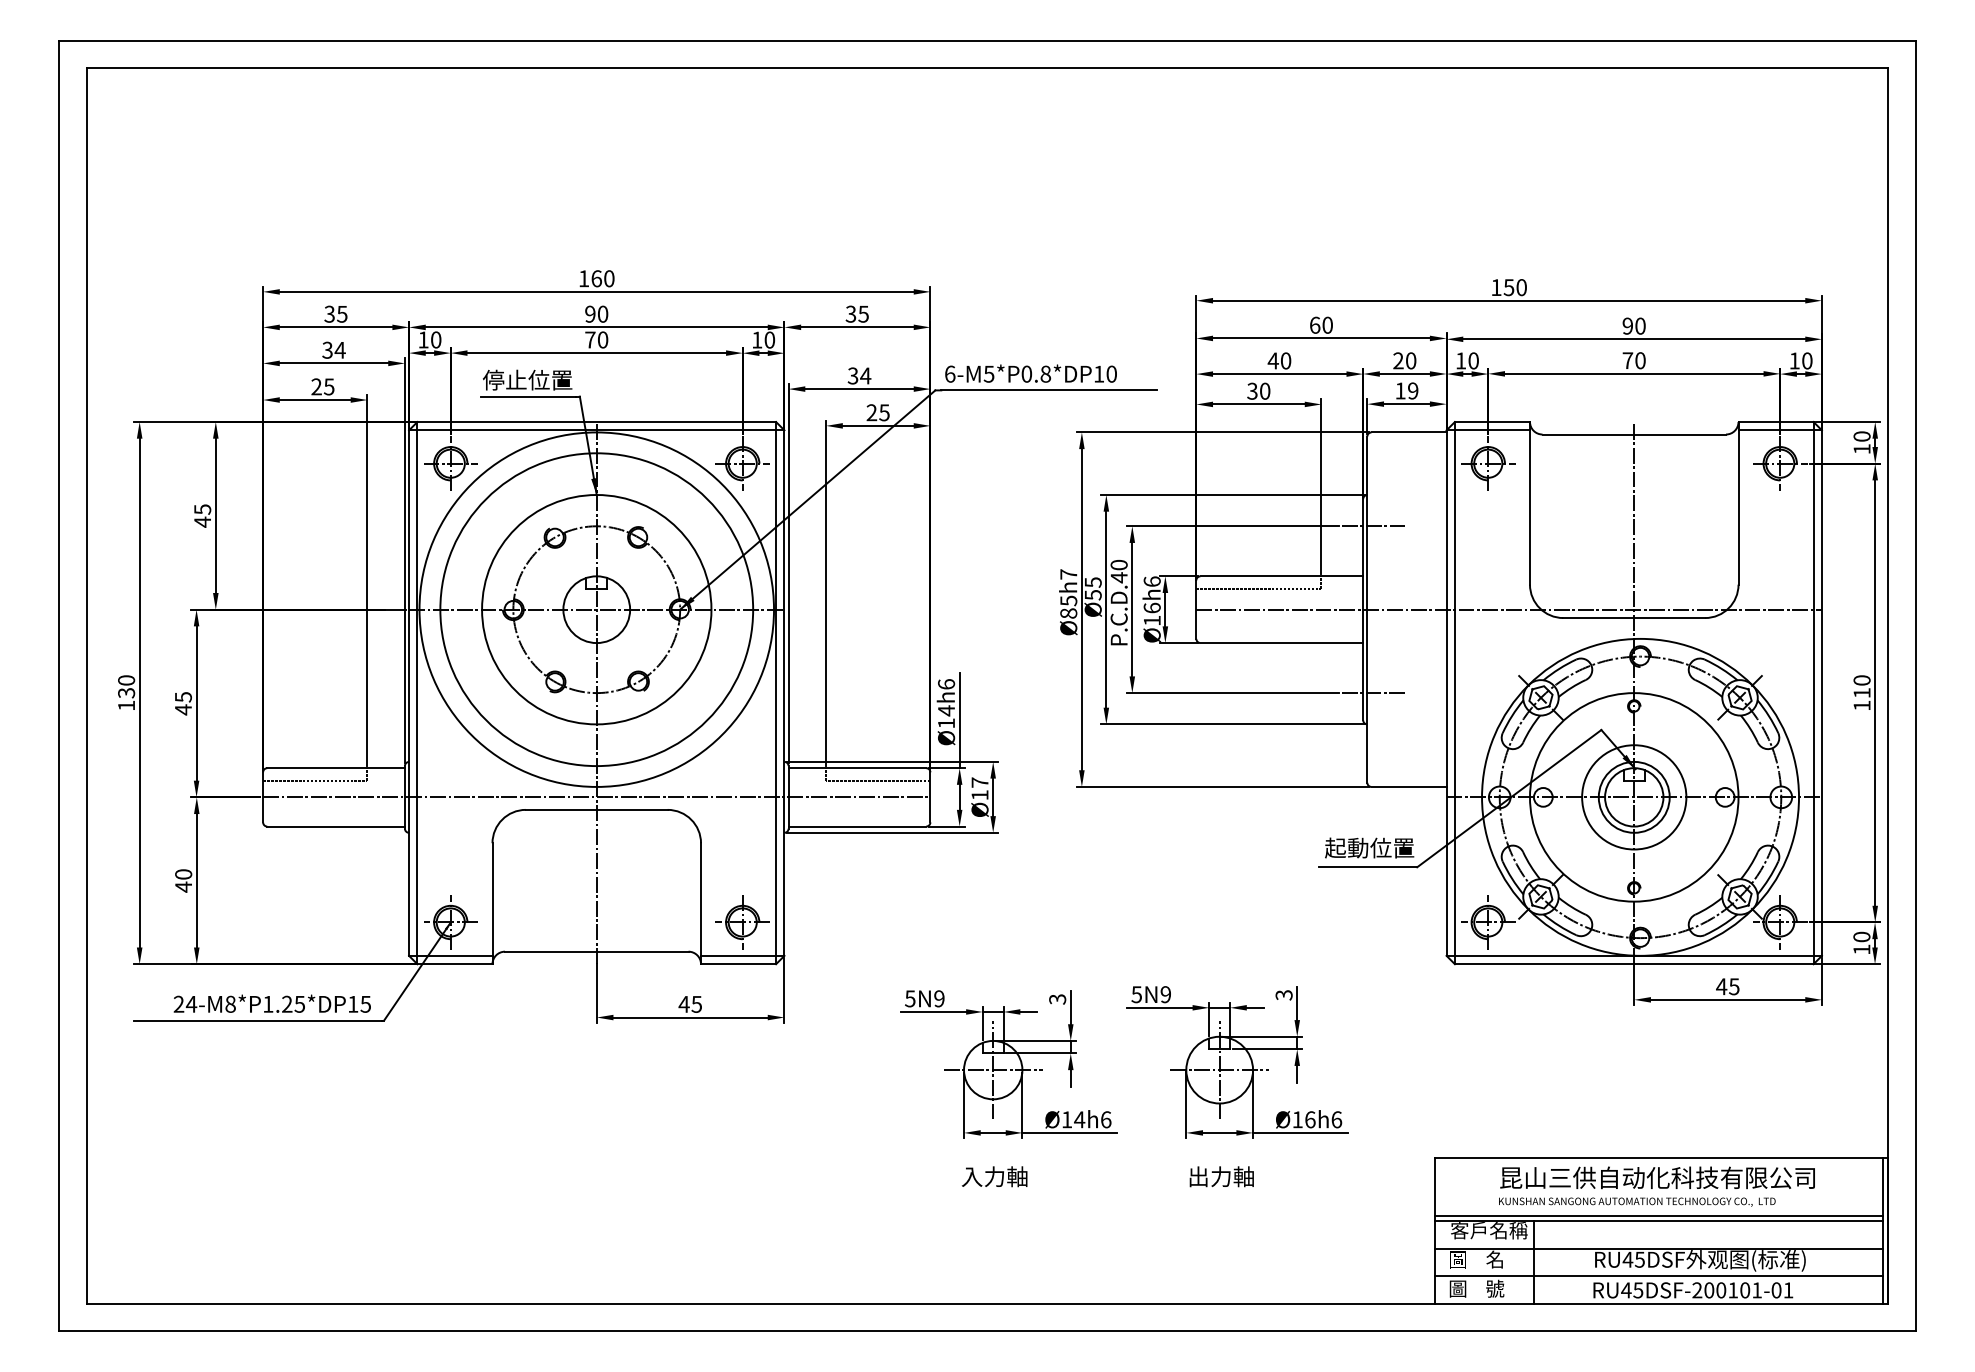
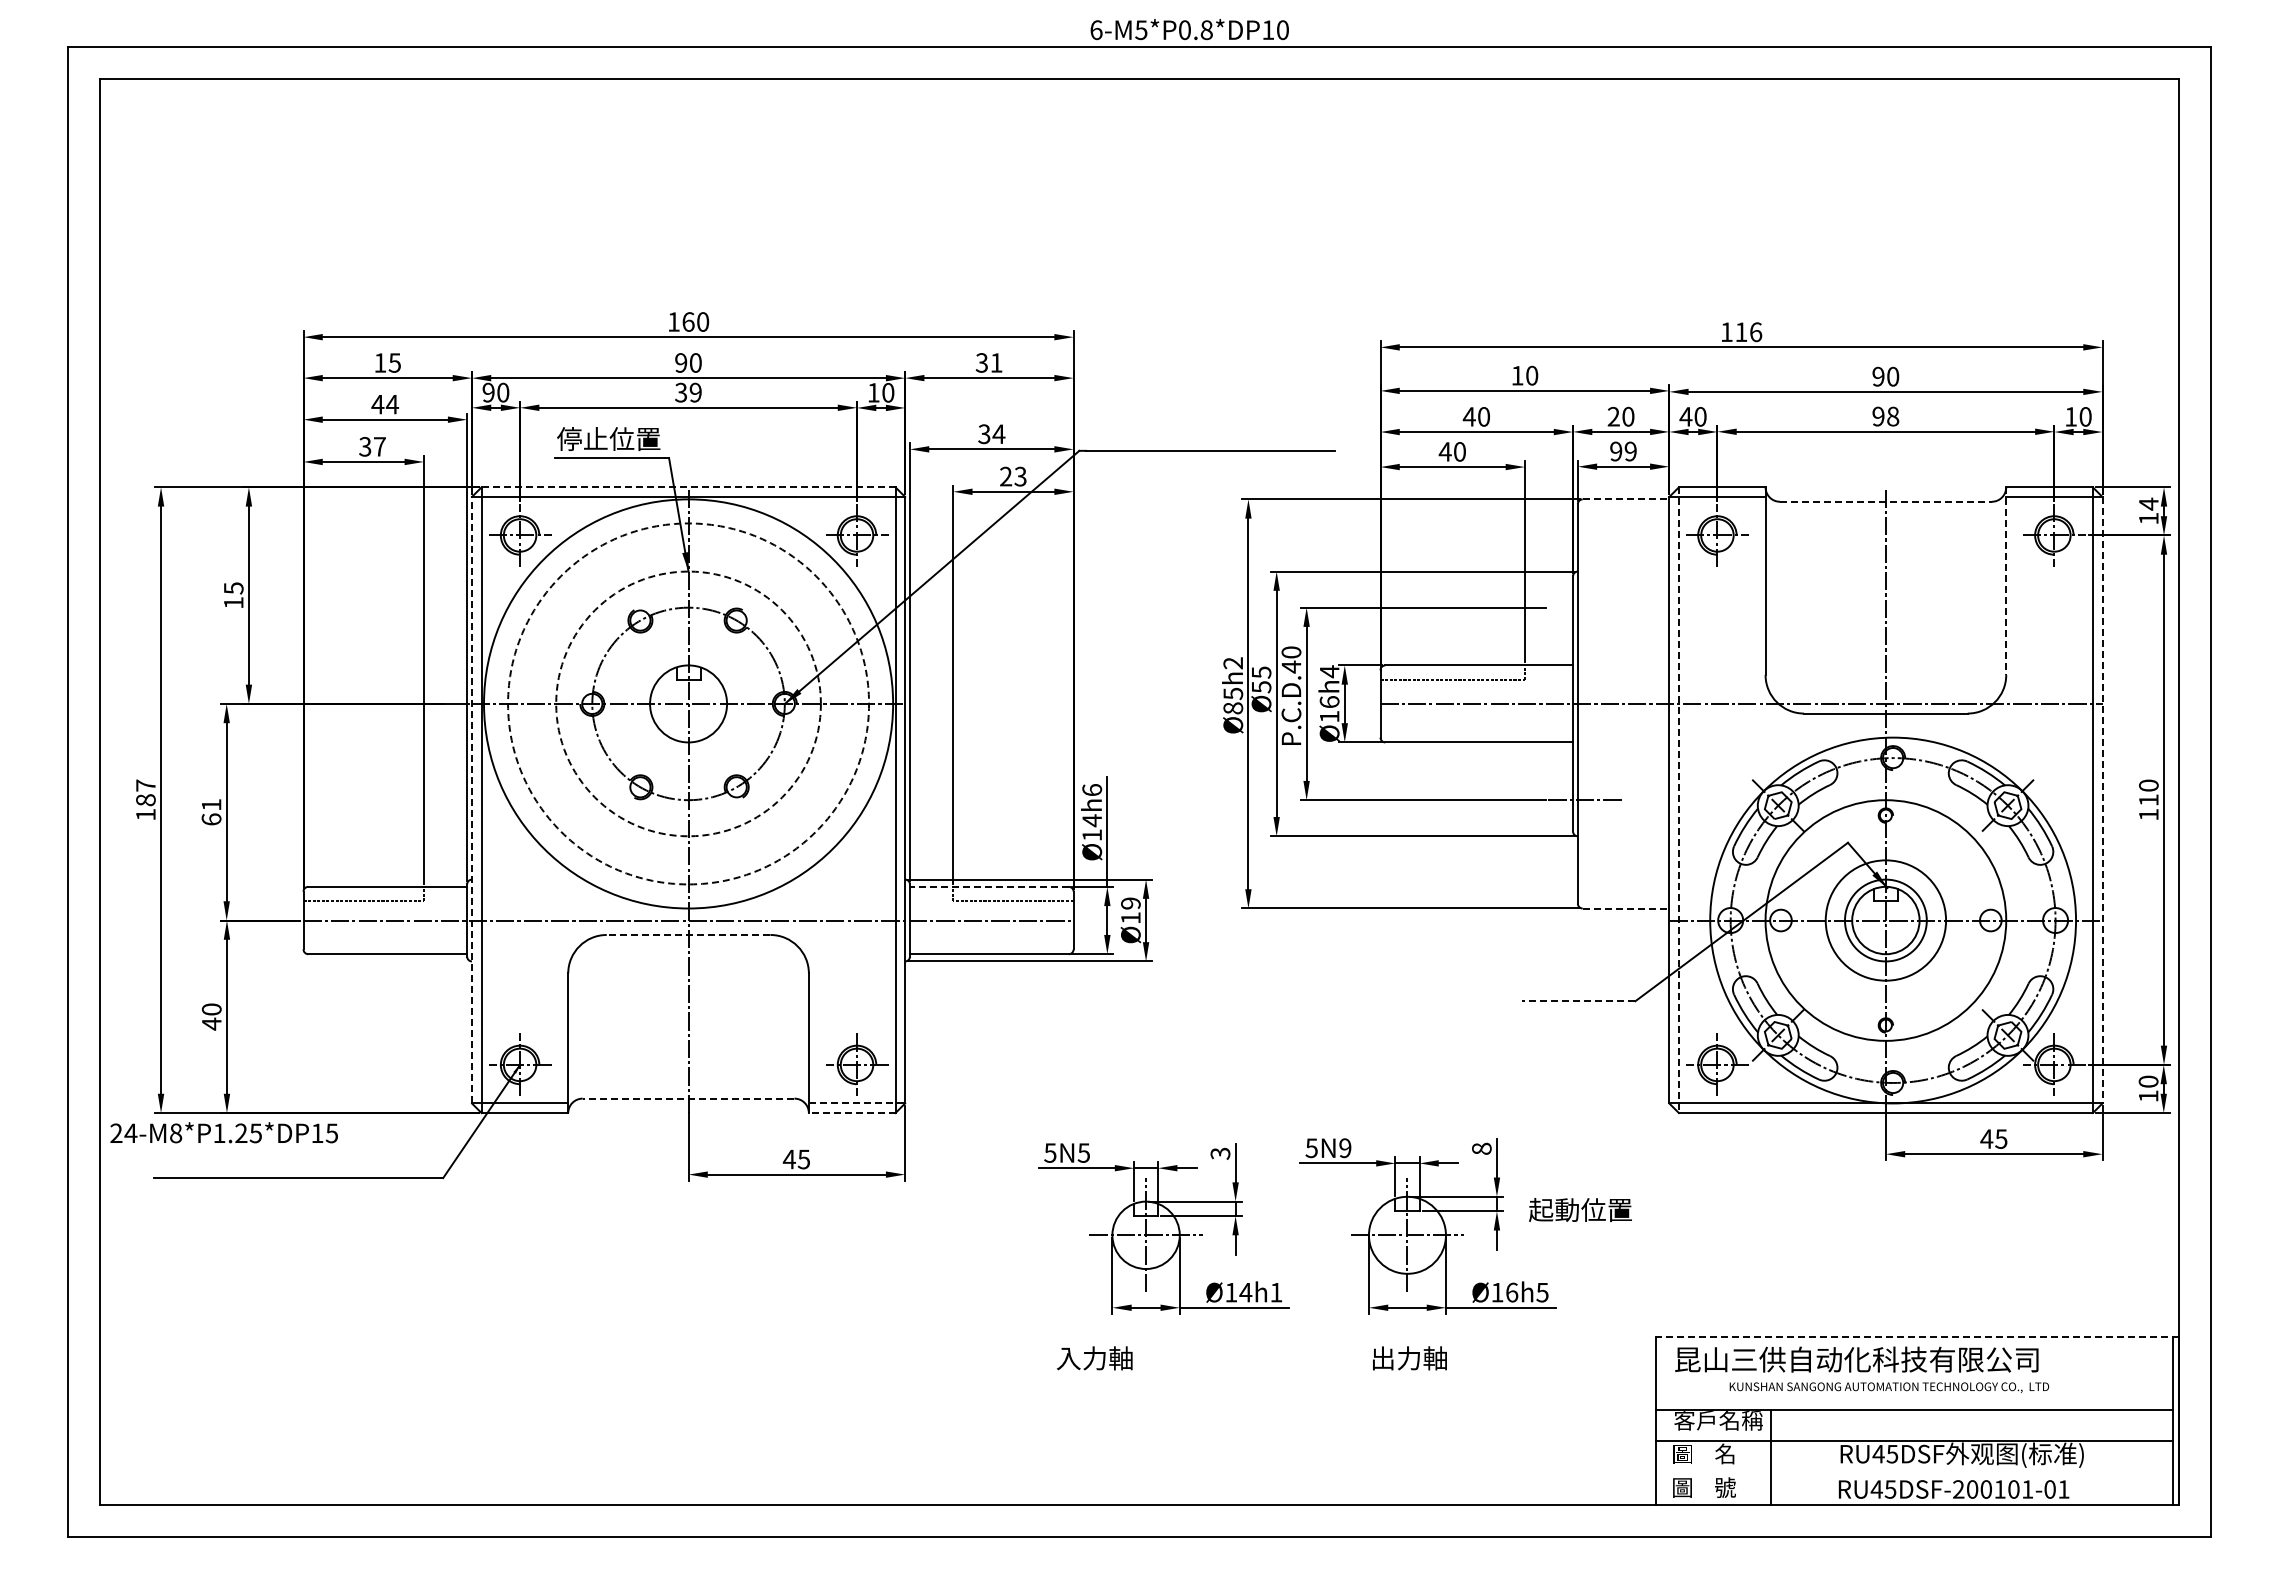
text: (1515, 287) -> (1748, 332), 150 -> 116
text: (329, 313) -> (380, 362), 35 -> 15
text: (863, 313) -> (996, 362), 35 -> 31
text: (1315, 325) -> (1517, 375), 60 -> 10
text: (423, 339) -> (488, 392), 10 -> 90
text: (596, 339) -> (688, 392), 70 -> 39
text: (327, 350) -> (377, 404), 34 -> 44
text: (1460, 360) -> (1685, 416), 10 -> 40
text: (1633, 360) -> (1885, 416), 70 -> 98
text: (1030, 373) -> (1189, 29), moved
text: (322, 386) -> (372, 446), 25 -> 37
text: (1251, 390) -> (1444, 451), 30 -> 40
text: (1400, 390) -> (1616, 451), 19 -> 99
text: (884, 411) -> (1020, 475), 25 -> 23
line: (596, 422) -> (688, 487), solid -> dashed
line: (1409, 432) -> (1626, 499), solid -> dashed
line: (1633, 434) -> (1885, 501), solid -> dashed
text: (1861, 436) -> (2148, 503), 10 -> 14
line: (1738, 503) -> (2006, 581), solid -> dashed
text: (202, 521) -> (233, 602), 45 -> 15
line: (1373, 526) -> (1585, 607), removed
text: (1068, 574) -> (1232, 663), Ø85h7 -> Ø85h2
text: (1152, 581) -> (1329, 671), Ø16h6 -> Ø16h4
circle: (596, 609) -> (688, 703), solid -> dashed
circle: (596, 609) -> (688, 703), solid -> dashed
text: (126, 686) -> (145, 792), 130 -> 187
line: (408, 692) -> (471, 799), solid -> dashed
line: (1454, 693) -> (1678, 800), solid -> dashed
line: (1821, 693) -> (2102, 800), solid -> dashed
text: (183, 703) -> (211, 812), 45 -> 61
line: (856, 767) -> (988, 886), solid -> dashed
text: (979, 782) -> (1130, 903), Ø17 -> Ø19
line: (1409, 786) -> (1626, 908), solid -> dashed
line: (596, 809) -> (688, 934), solid -> dashed
text: (1369, 847) -> (1580, 1209), moved
line: (1367, 867) -> (1578, 1001), solid -> dashed
line: (596, 951) -> (688, 1098), solid -> dashed
line: (743, 955) -> (857, 1103), solid -> dashed
line: (737, 964) -> (851, 1113), solid -> dashed
text: (1283, 994) -> (1481, 1148), 3 -> 8
text: (938, 998) -> (1083, 1152), 5N9 -> 5N5
text: (271, 1003) -> (223, 1132), moved
text: (1106, 1119) -> (1276, 1292), Ø14h6 -> Ø14h1
text: (1336, 1119) -> (1542, 1292), Ø16h6 -> Ø16h5
line: (1661, 1157) -> (1917, 1336), solid -> dashed
text: (994, 1176) -> (1094, 1358), moved
text: (1657, 1177) -> (1856, 1359), moved
line: (1659, 1215) -> (1914, 1403), removed
line: (1659, 1276) -> (1914, 1473), removed

